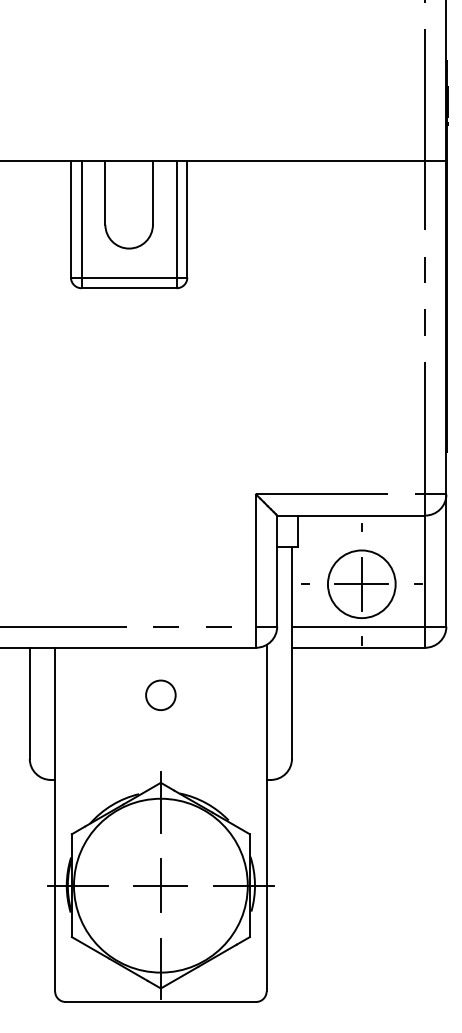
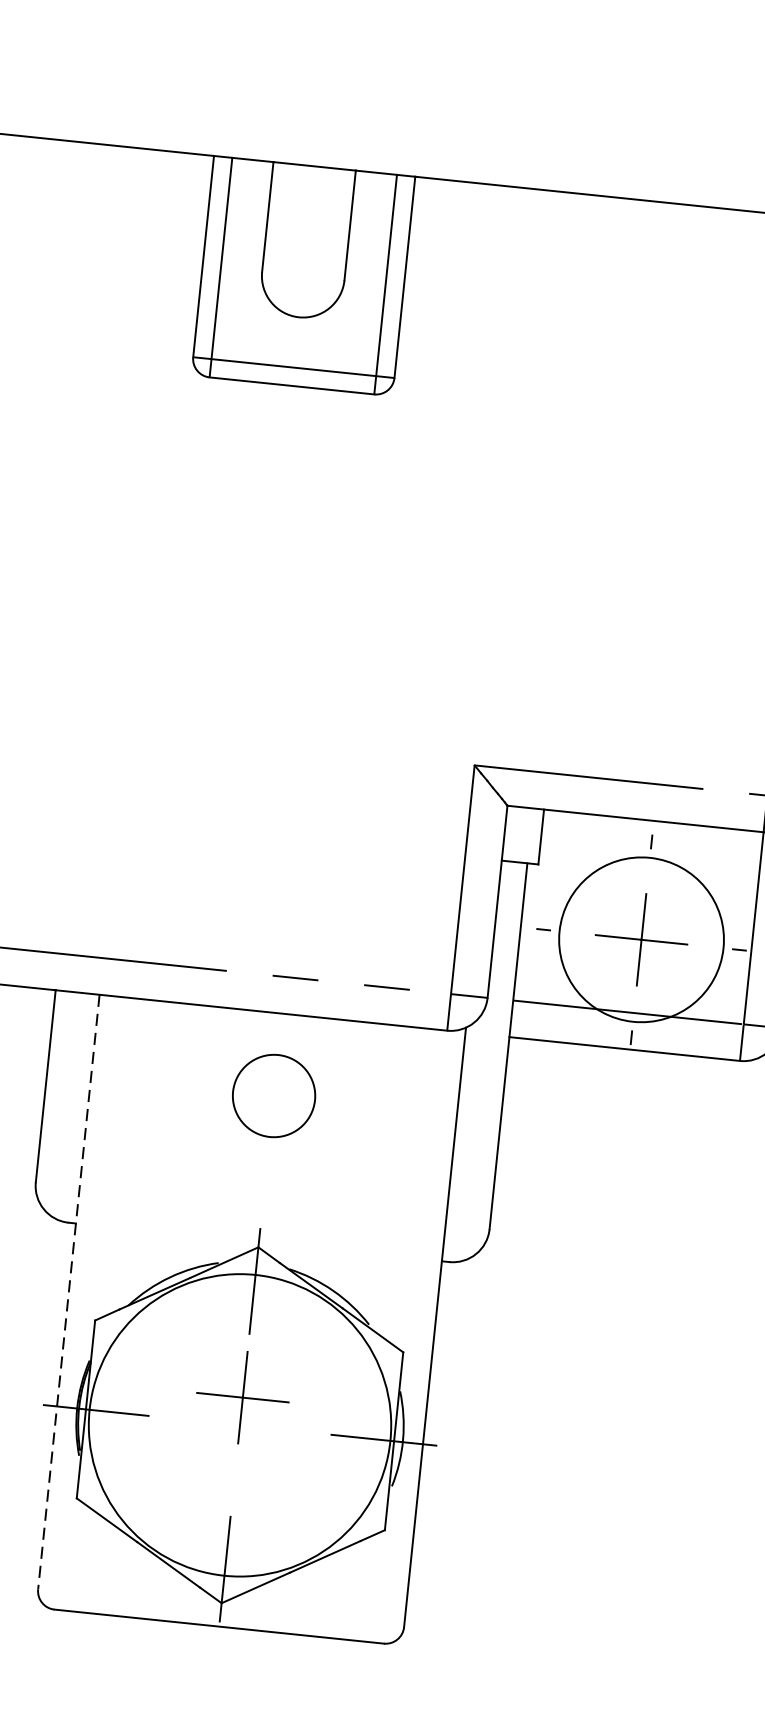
circle: (361, 584) -> (640, 940), size x1.4
circle: (160, 695) -> (273, 1096), size x1.6
line: (55, 819) -> (69, 1291), solid -> dashed
part: (160, 885) -> (242, 1397), moved

